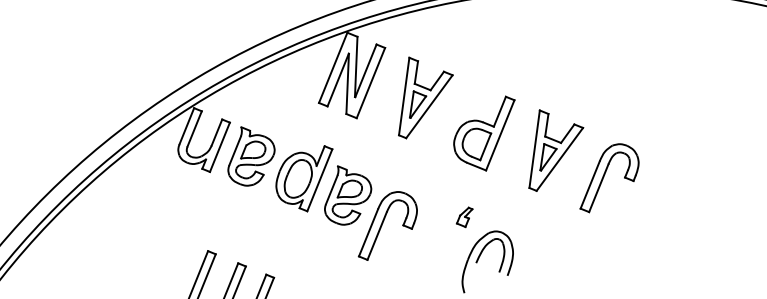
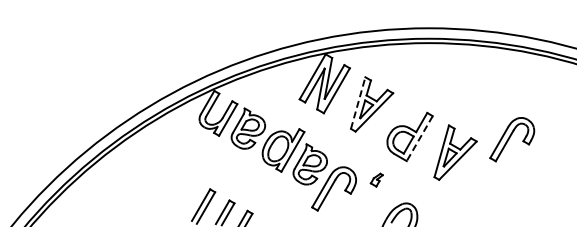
line: (404, 97) -> (358, 103), solid -> dashed
line: (499, 135) -> (419, 138), solid -> dashed
part: (608, 177) -> (512, 139), moved
part: (464, 216) -> (376, 179), moved

